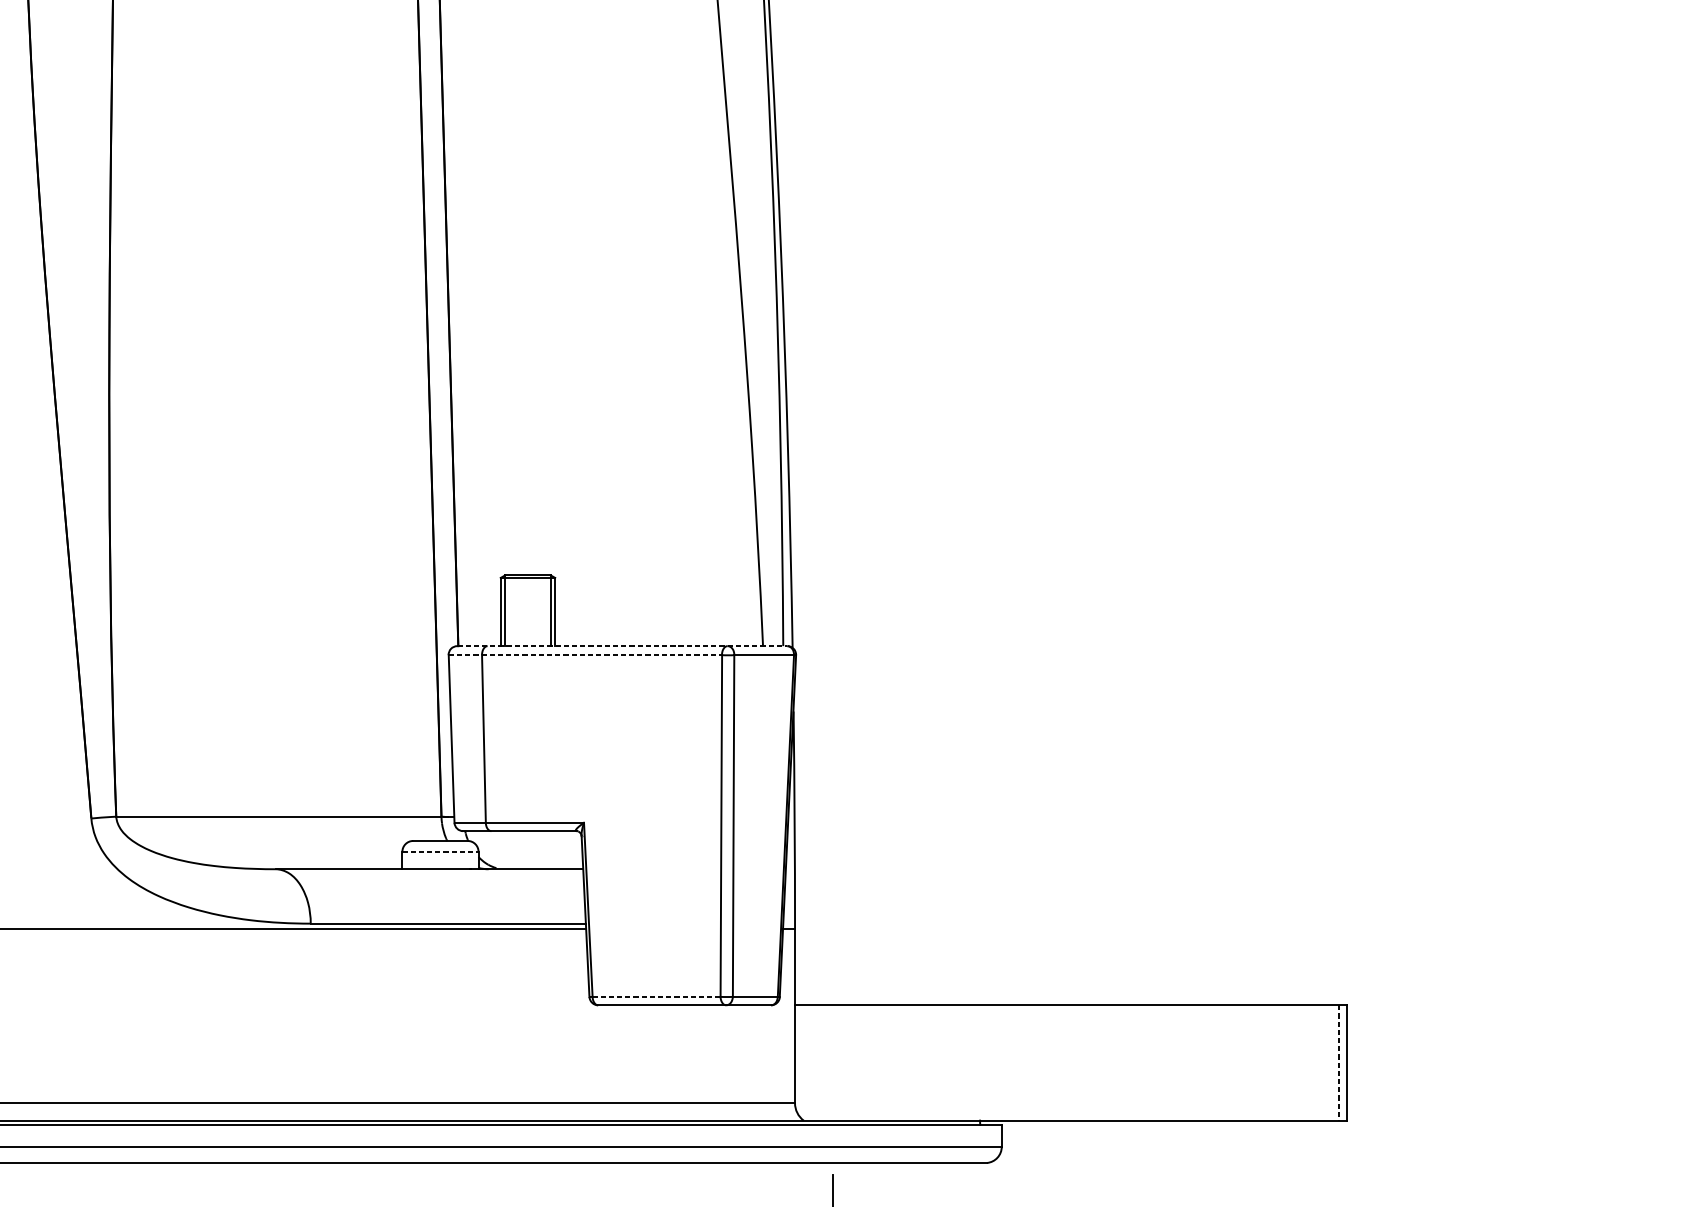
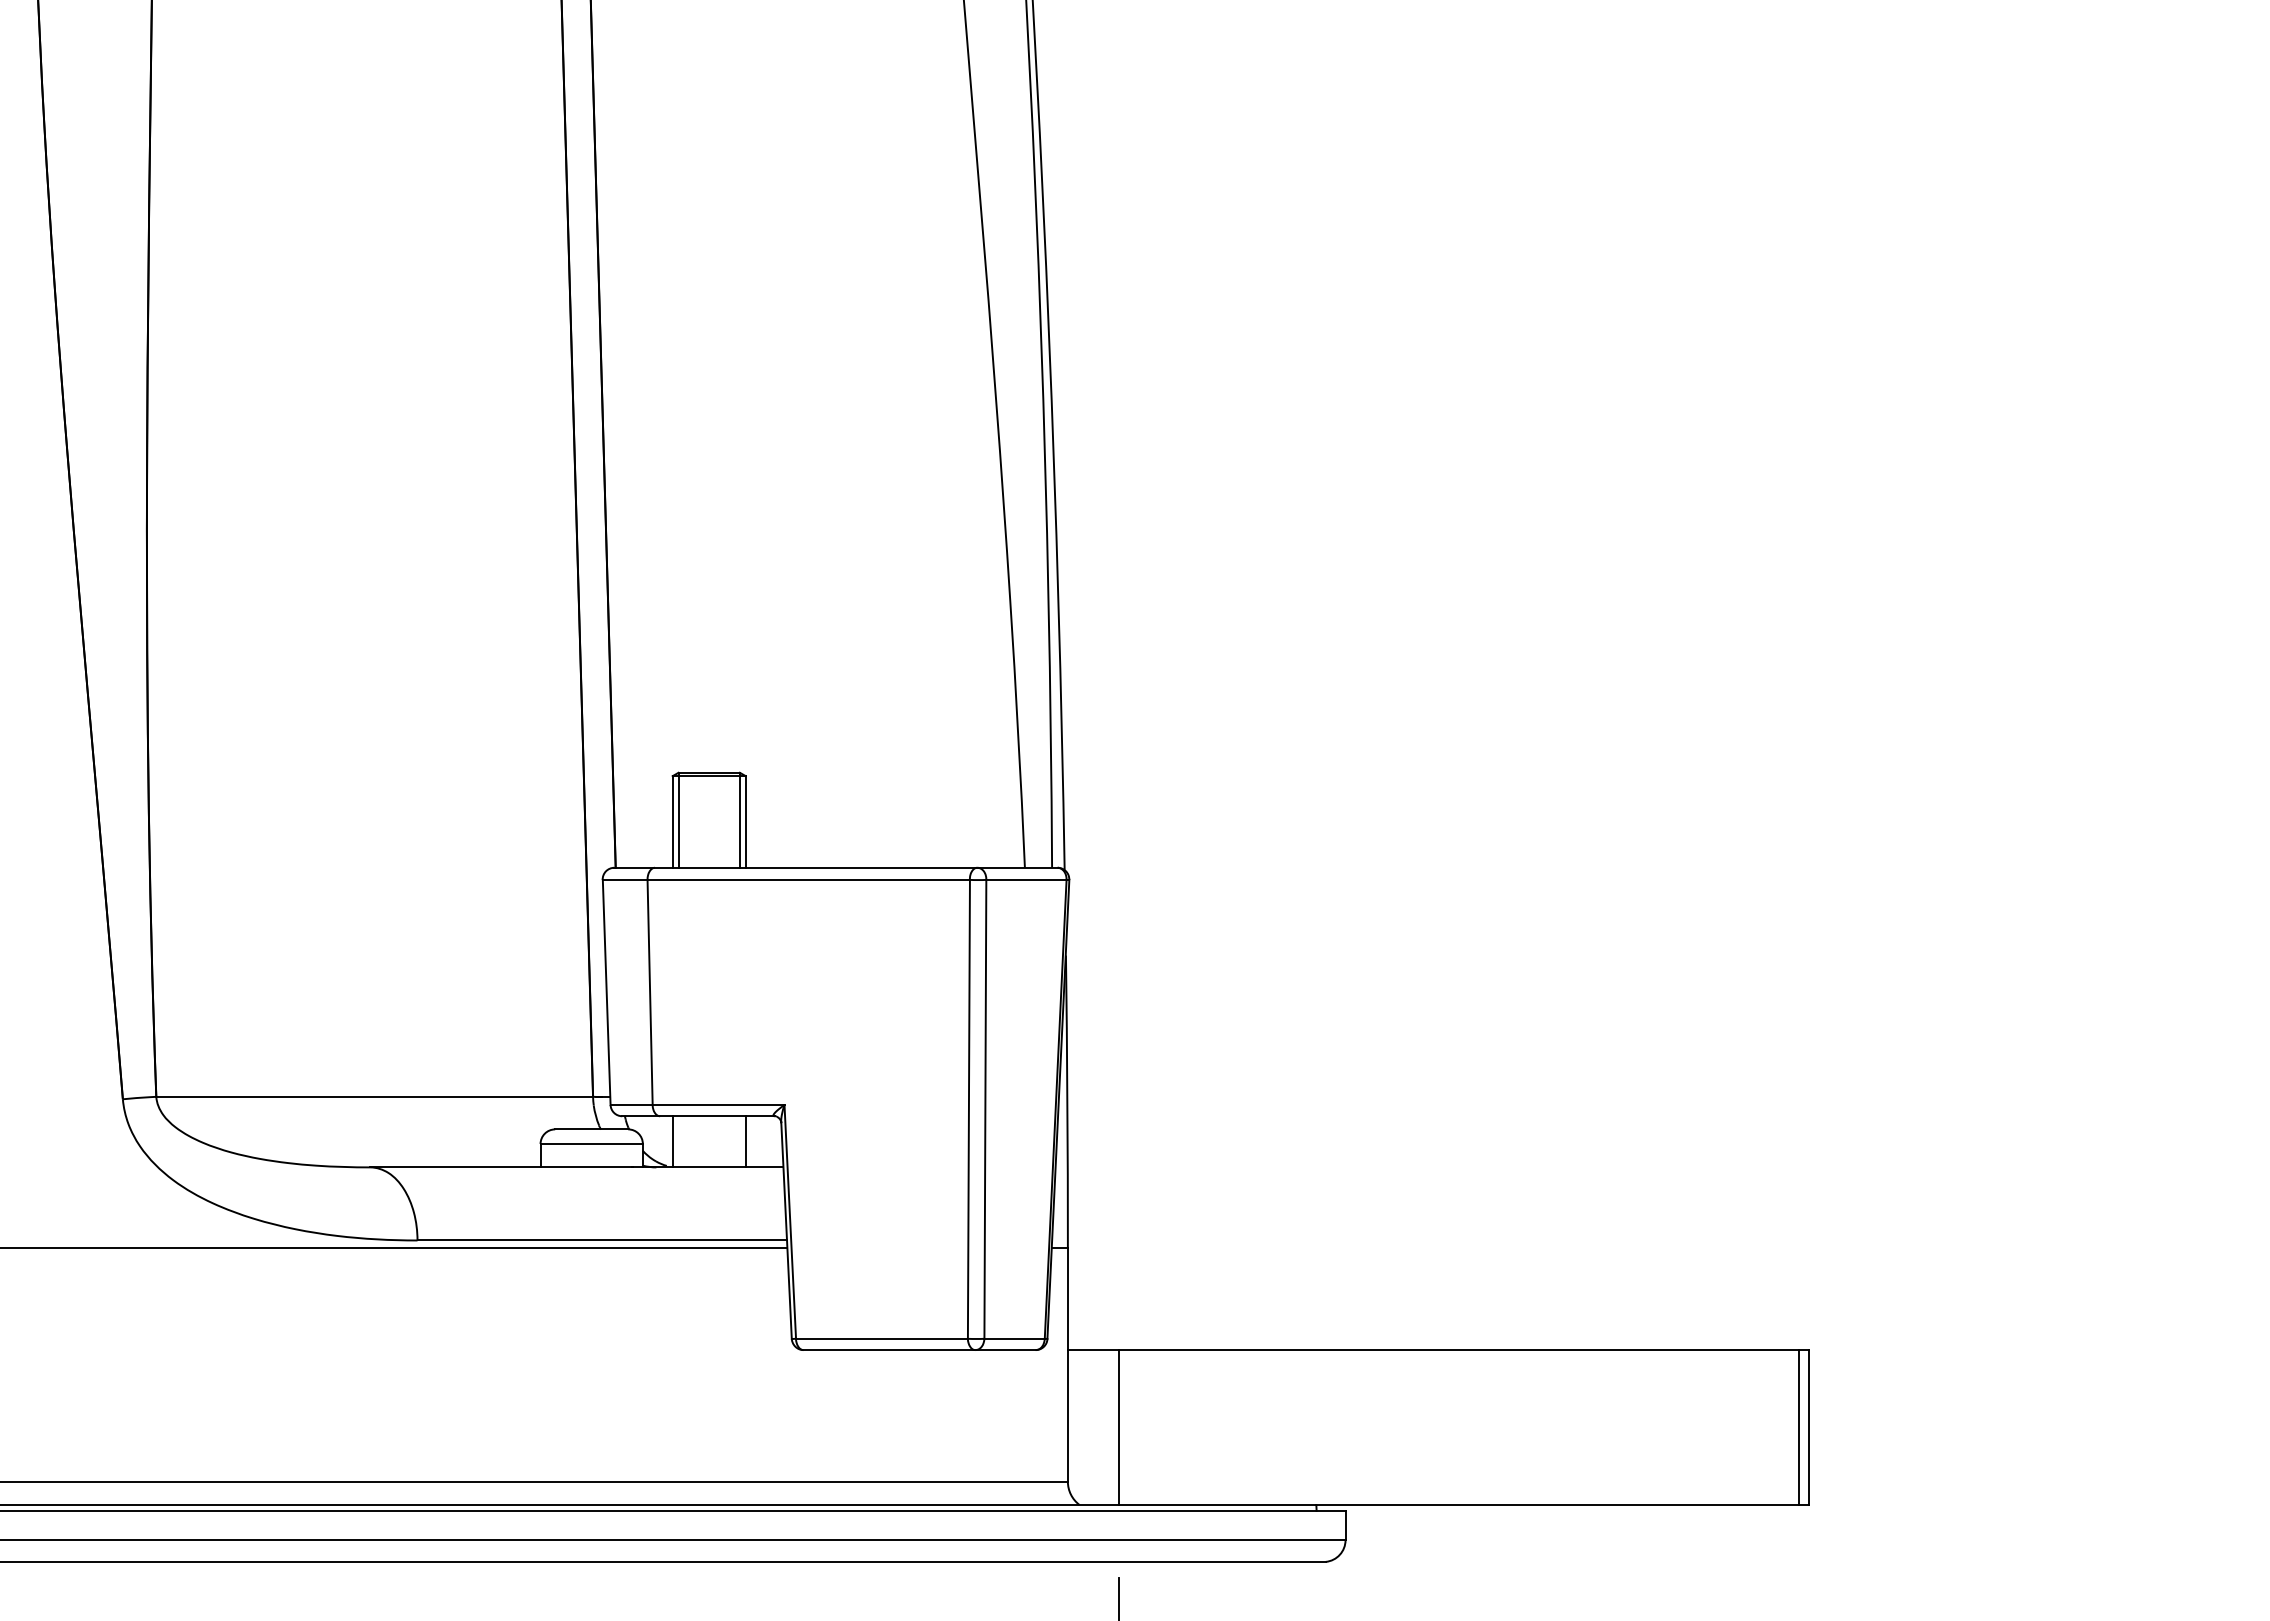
line: (622, 645) -> (836, 867), dashed -> solid
line: (585, 654) -> (786, 879), dashed -> solid
line: (500, 849) -> (672, 1141), added
line: (554, 849) -> (745, 1141), added
line: (441, 852) -> (592, 1144), dashed -> solid
line: (656, 996) -> (881, 1338), dashed -> solid
line: (833, 1062) -> (1119, 1427), added
line: (1339, 1063) -> (1798, 1428), dashed -> solid

